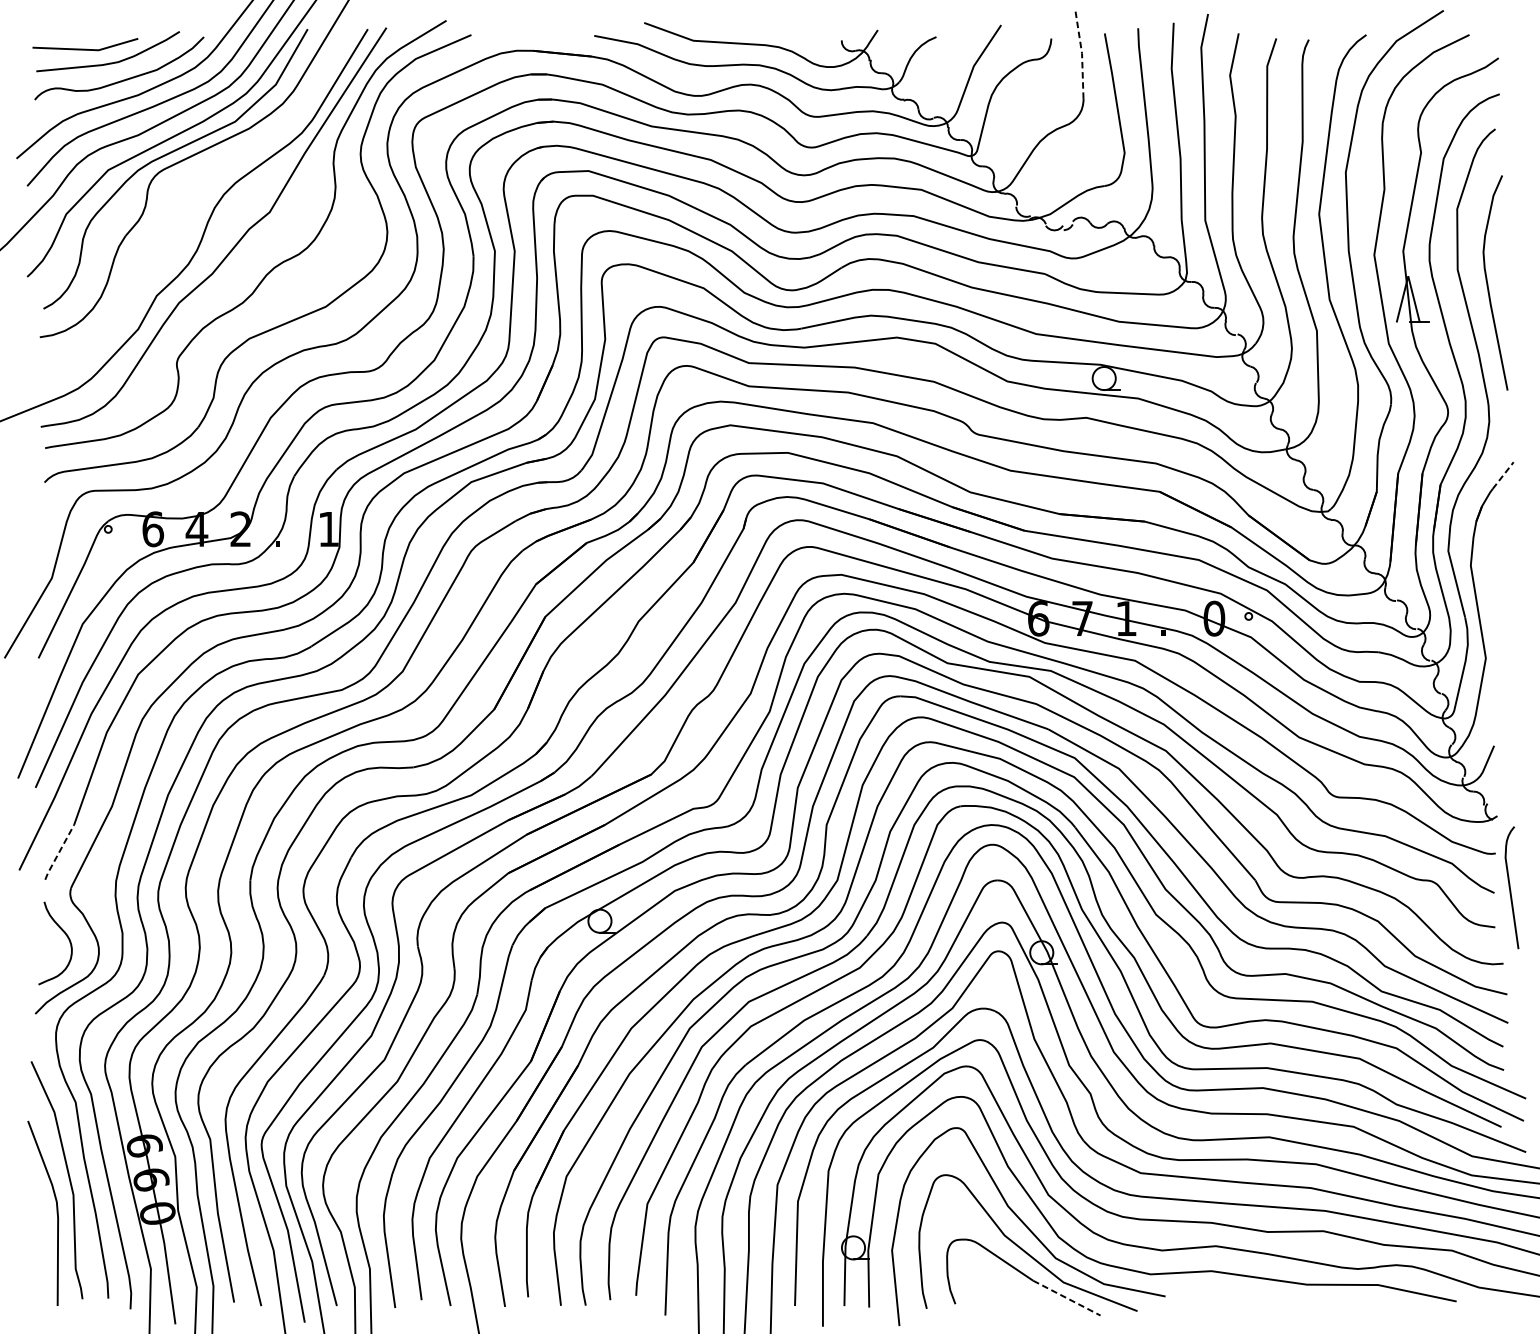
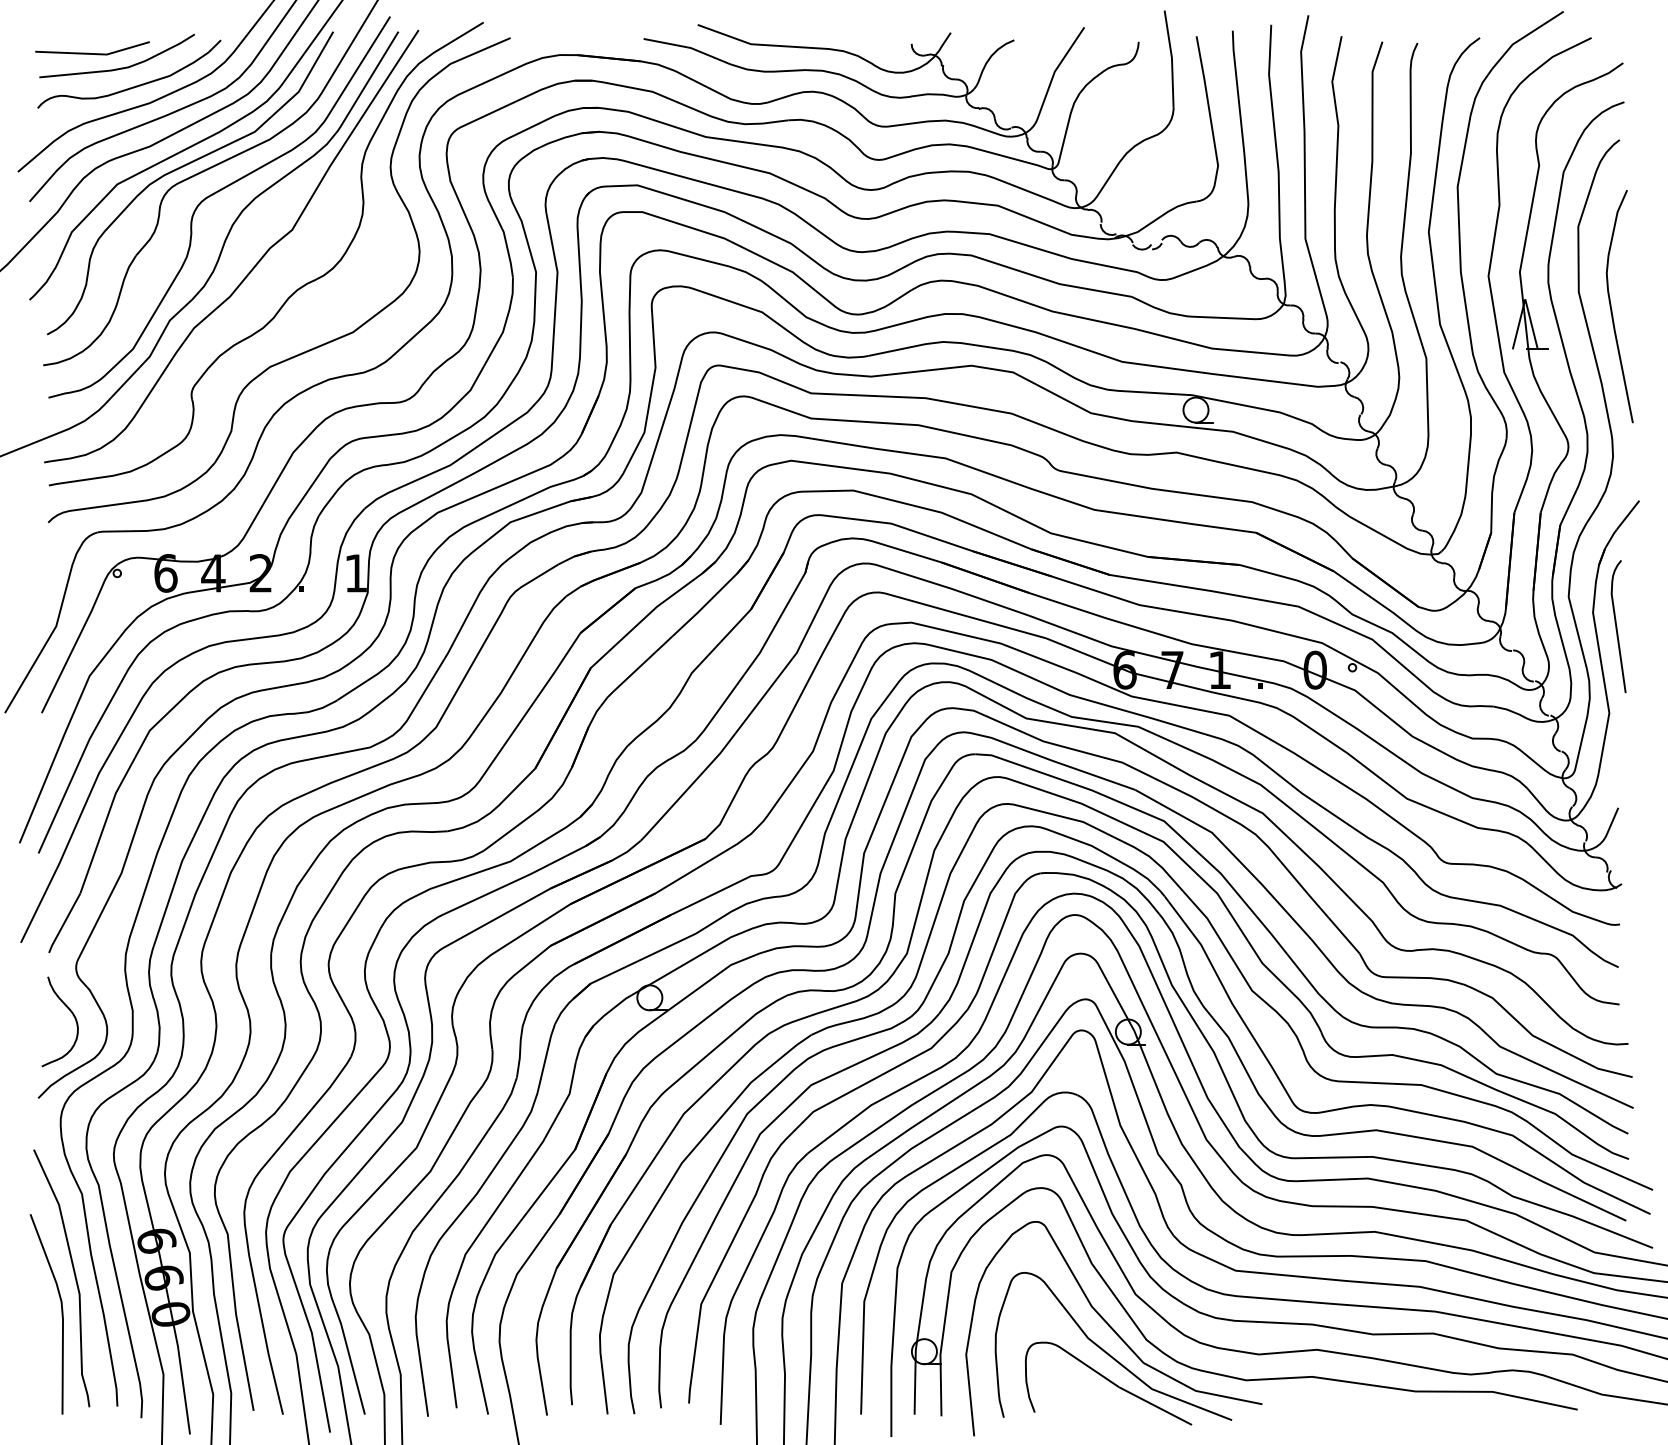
line: (1081, 53) -> (1171, 57), dashed -> solid
curve: (197, 180) -> (213, 195), added
line: (1503, 474) -> (1628, 514), dashed -> solid
line: (58, 852) -> (63, 923), dashed -> solid
curve: (1510, 887) -> (1617, 626), moved
line: (1067, 1298) -> (1156, 1406), dashed -> solid

